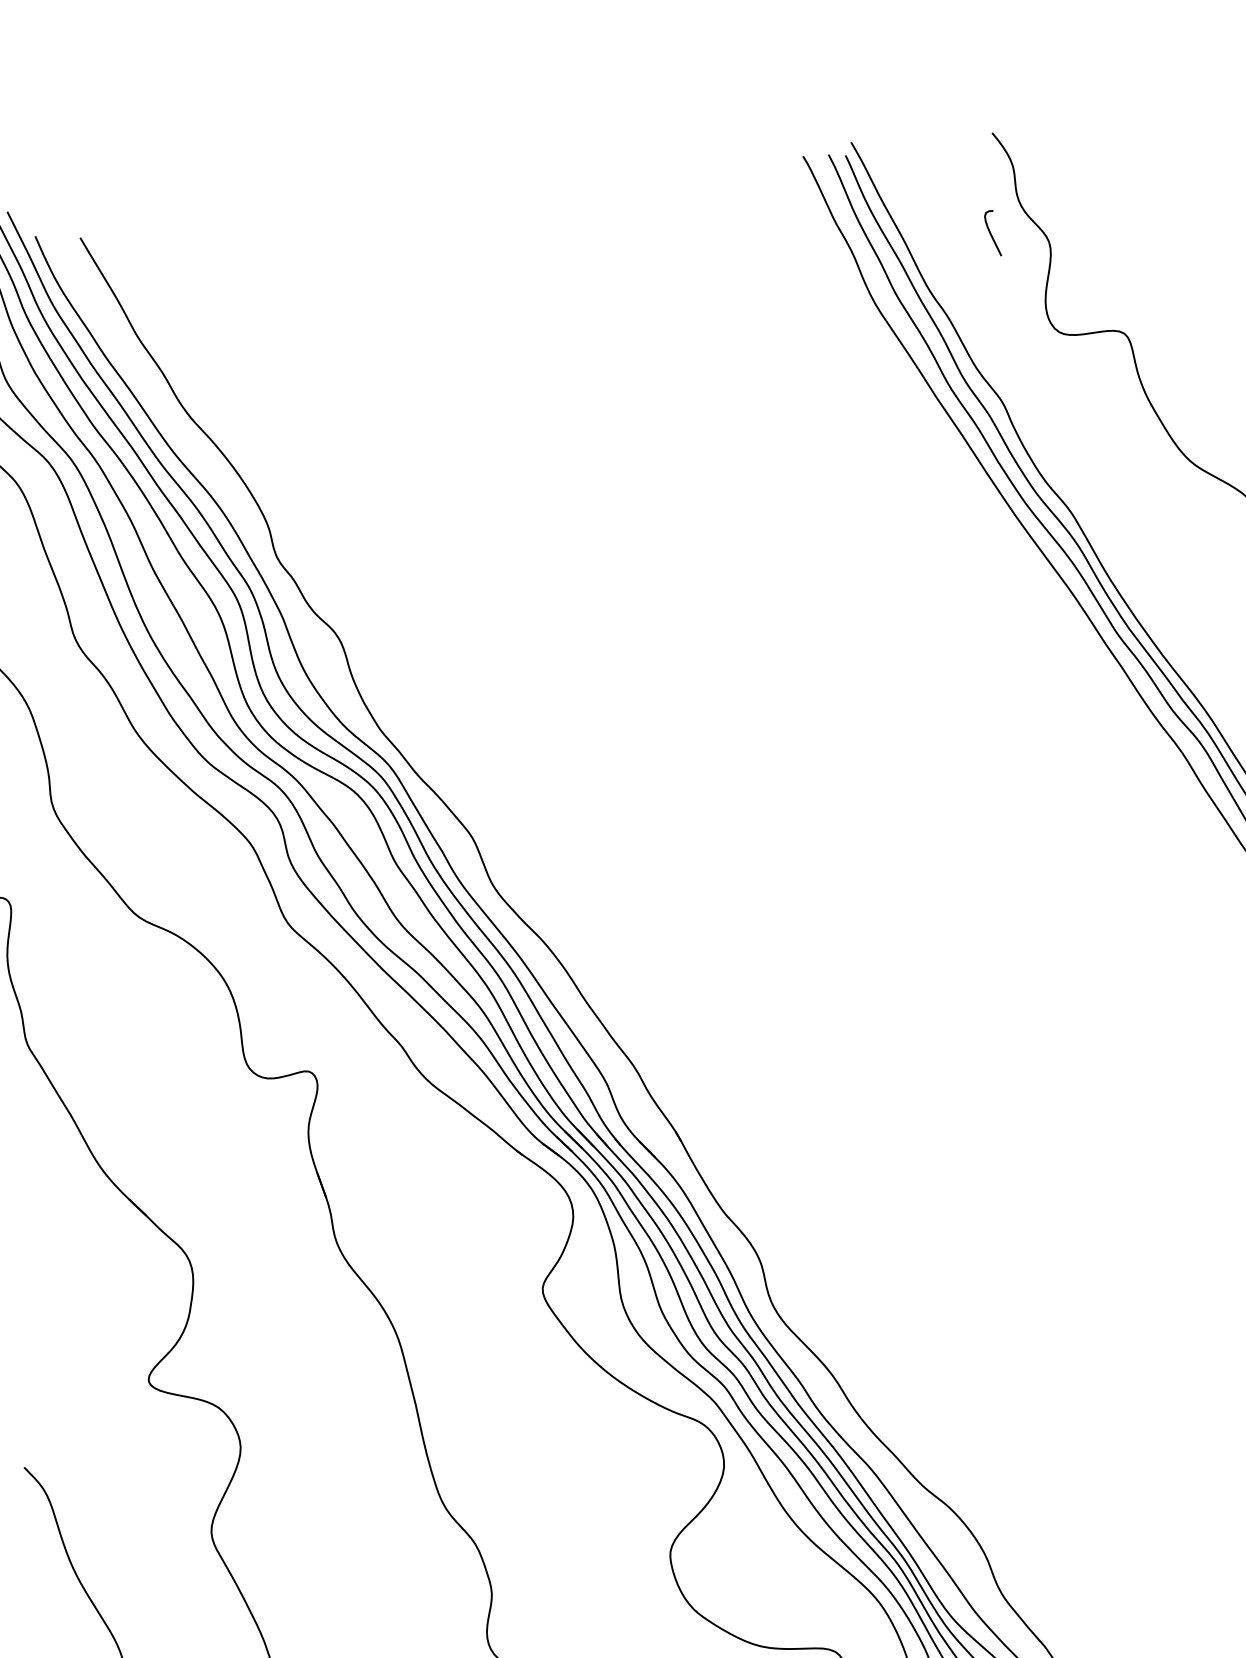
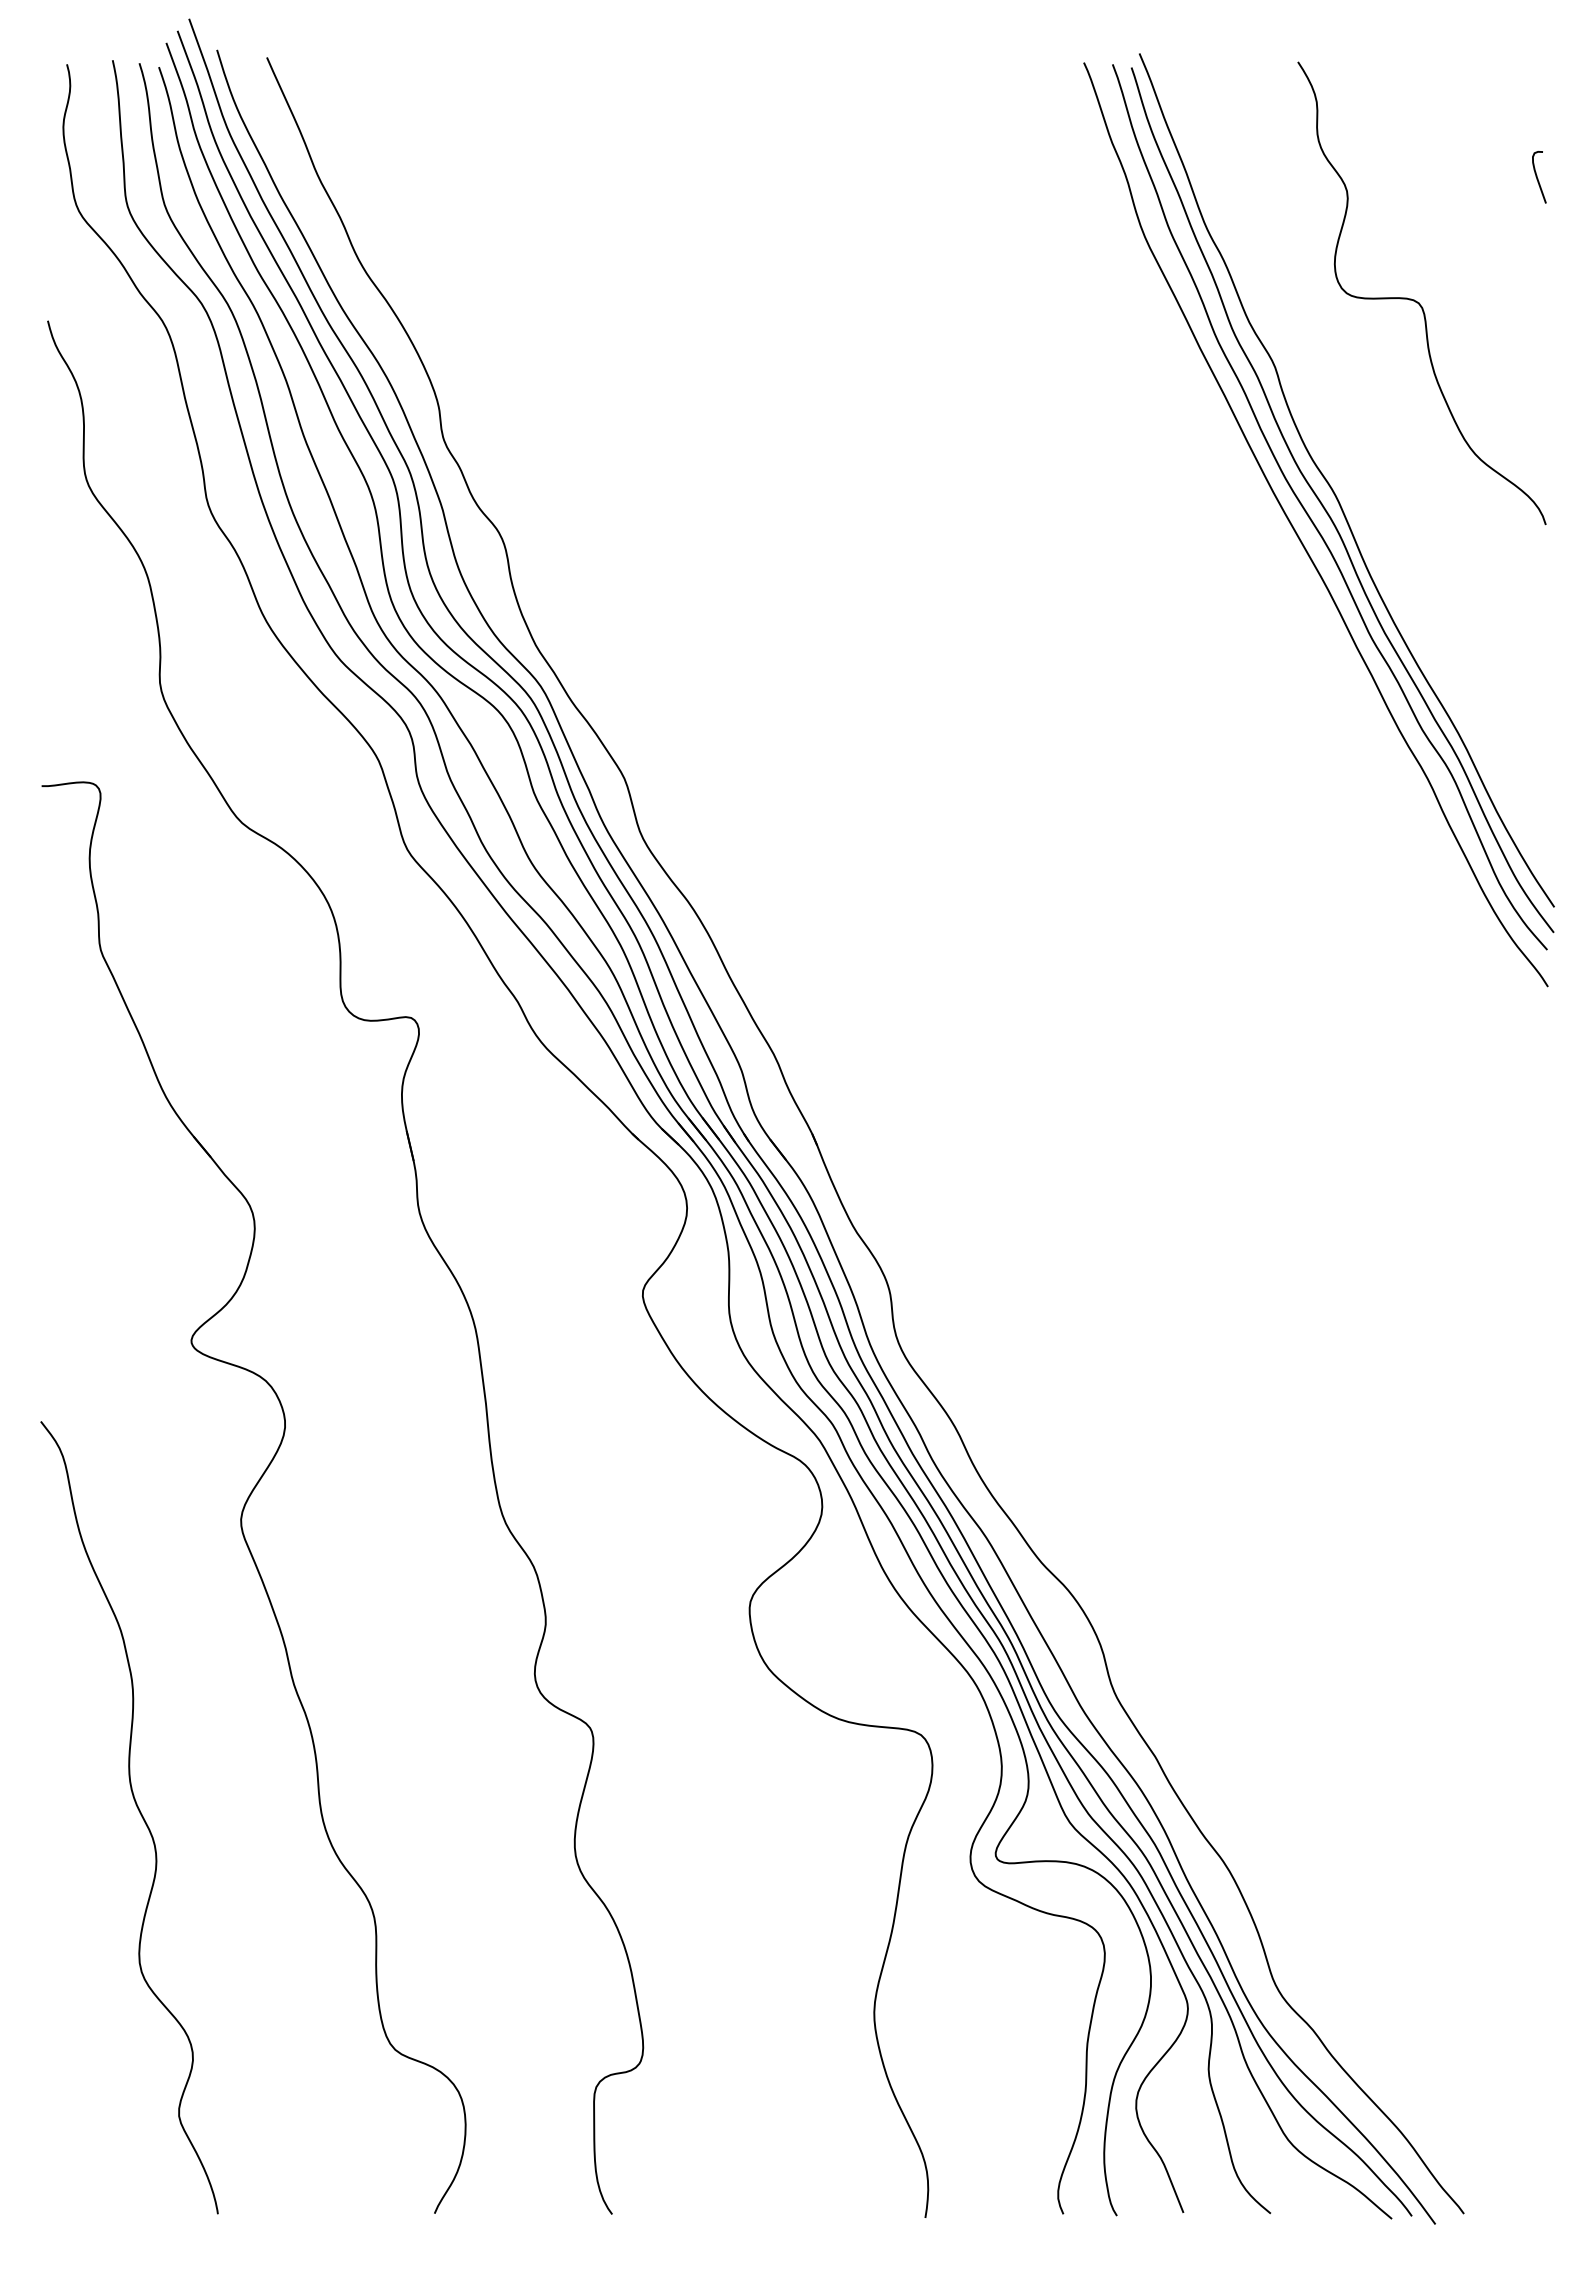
curve: (992, 234) -> (1538, 178), moved

